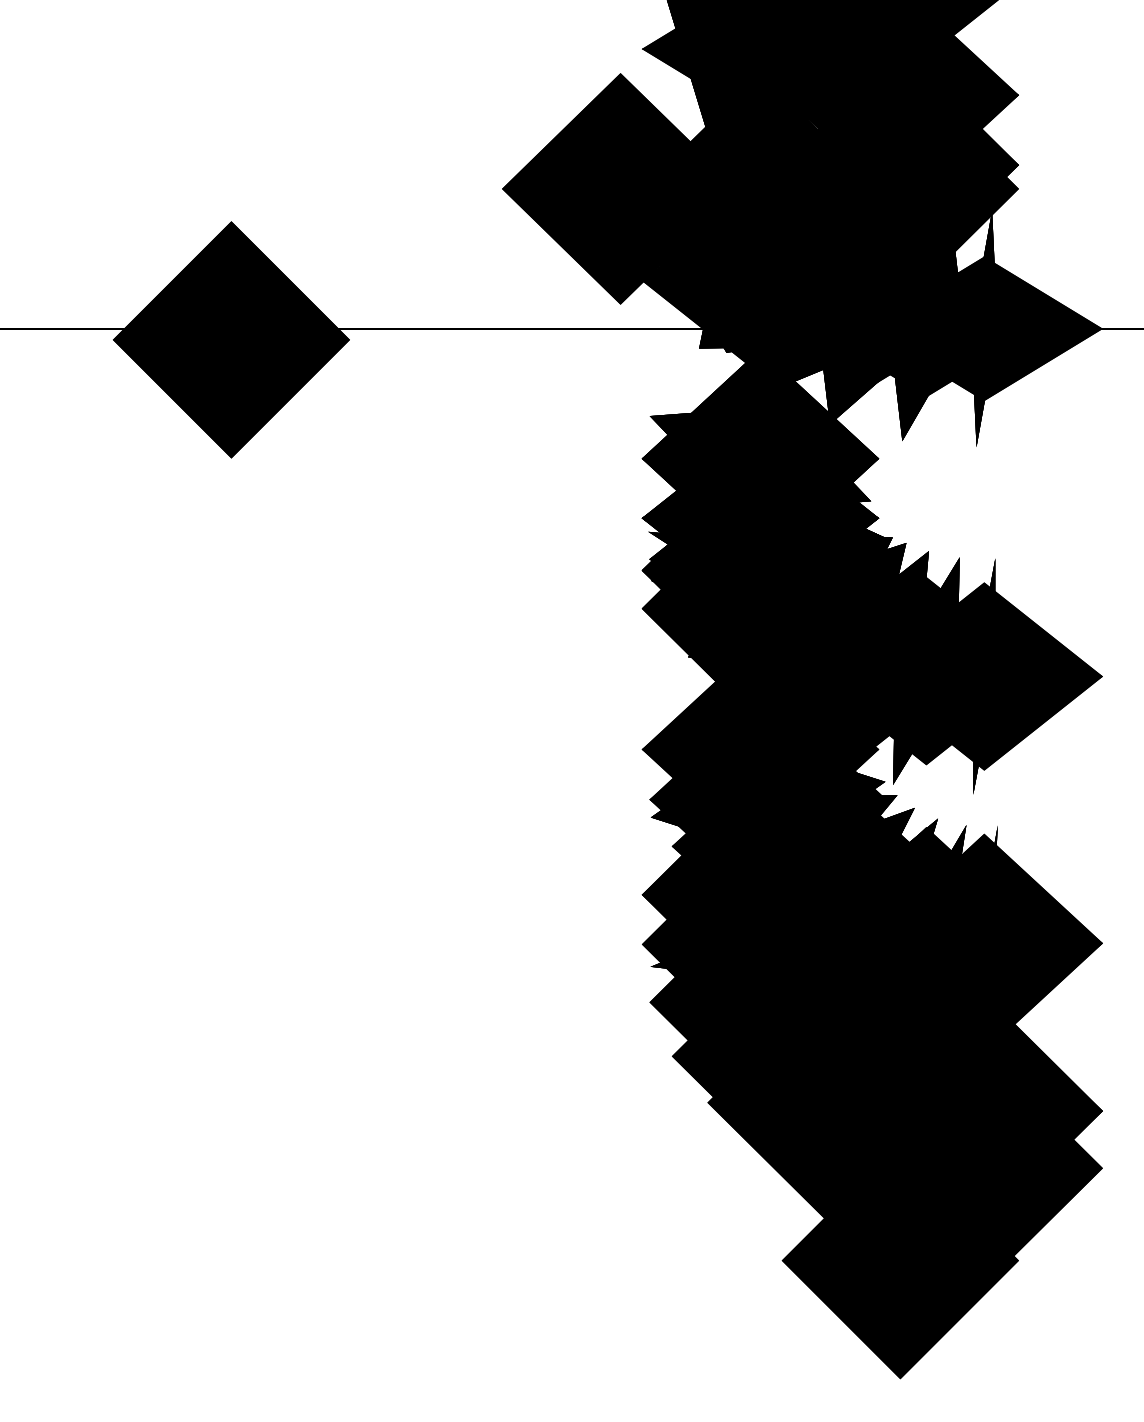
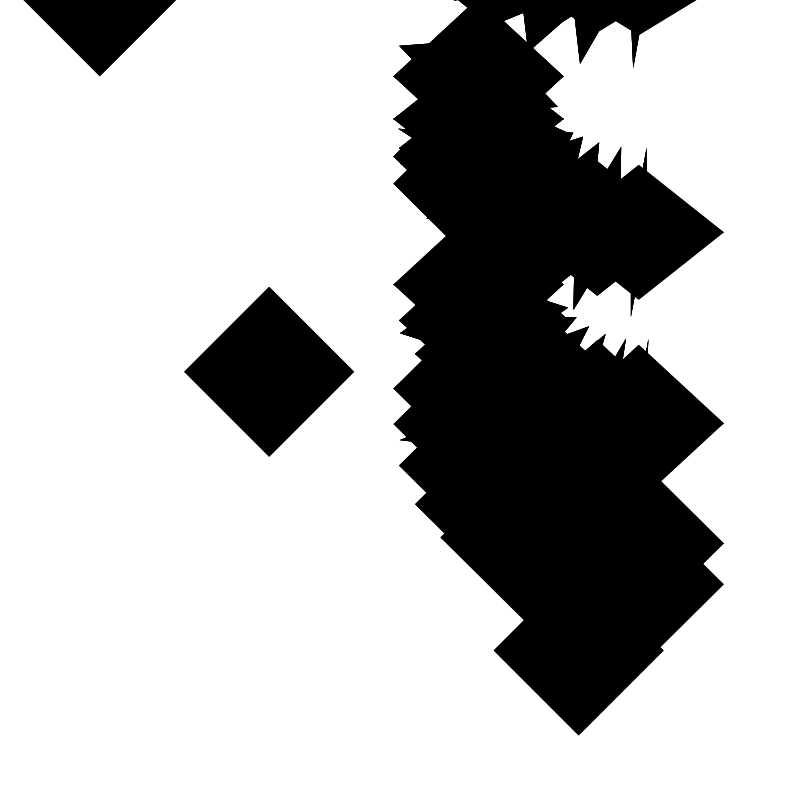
part: (467, 870) -> (268, 371), added

